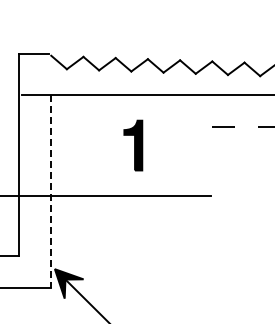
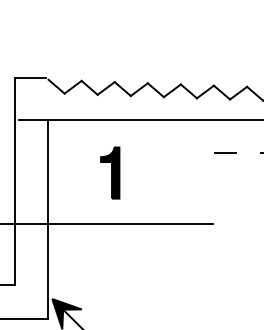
part: (133, 145) -> (110, 172), moved
line: (50, 191) -> (47, 219), dashed -> solid

